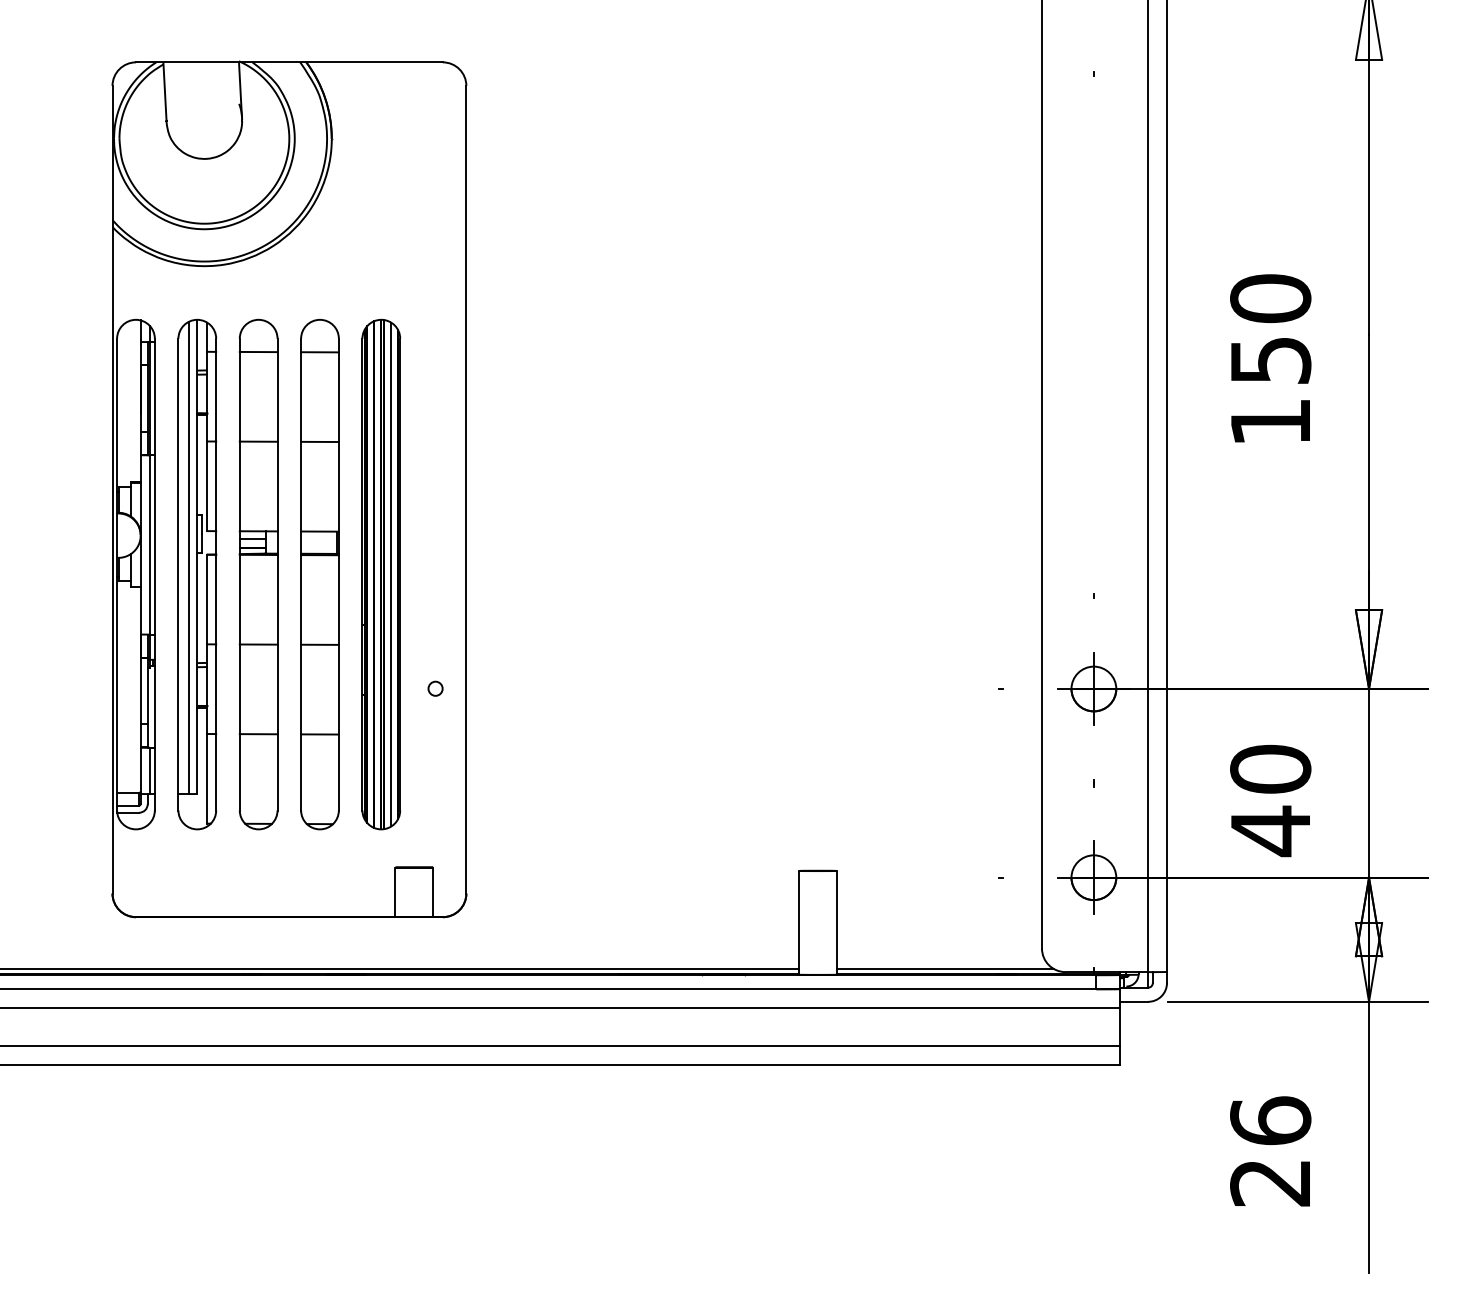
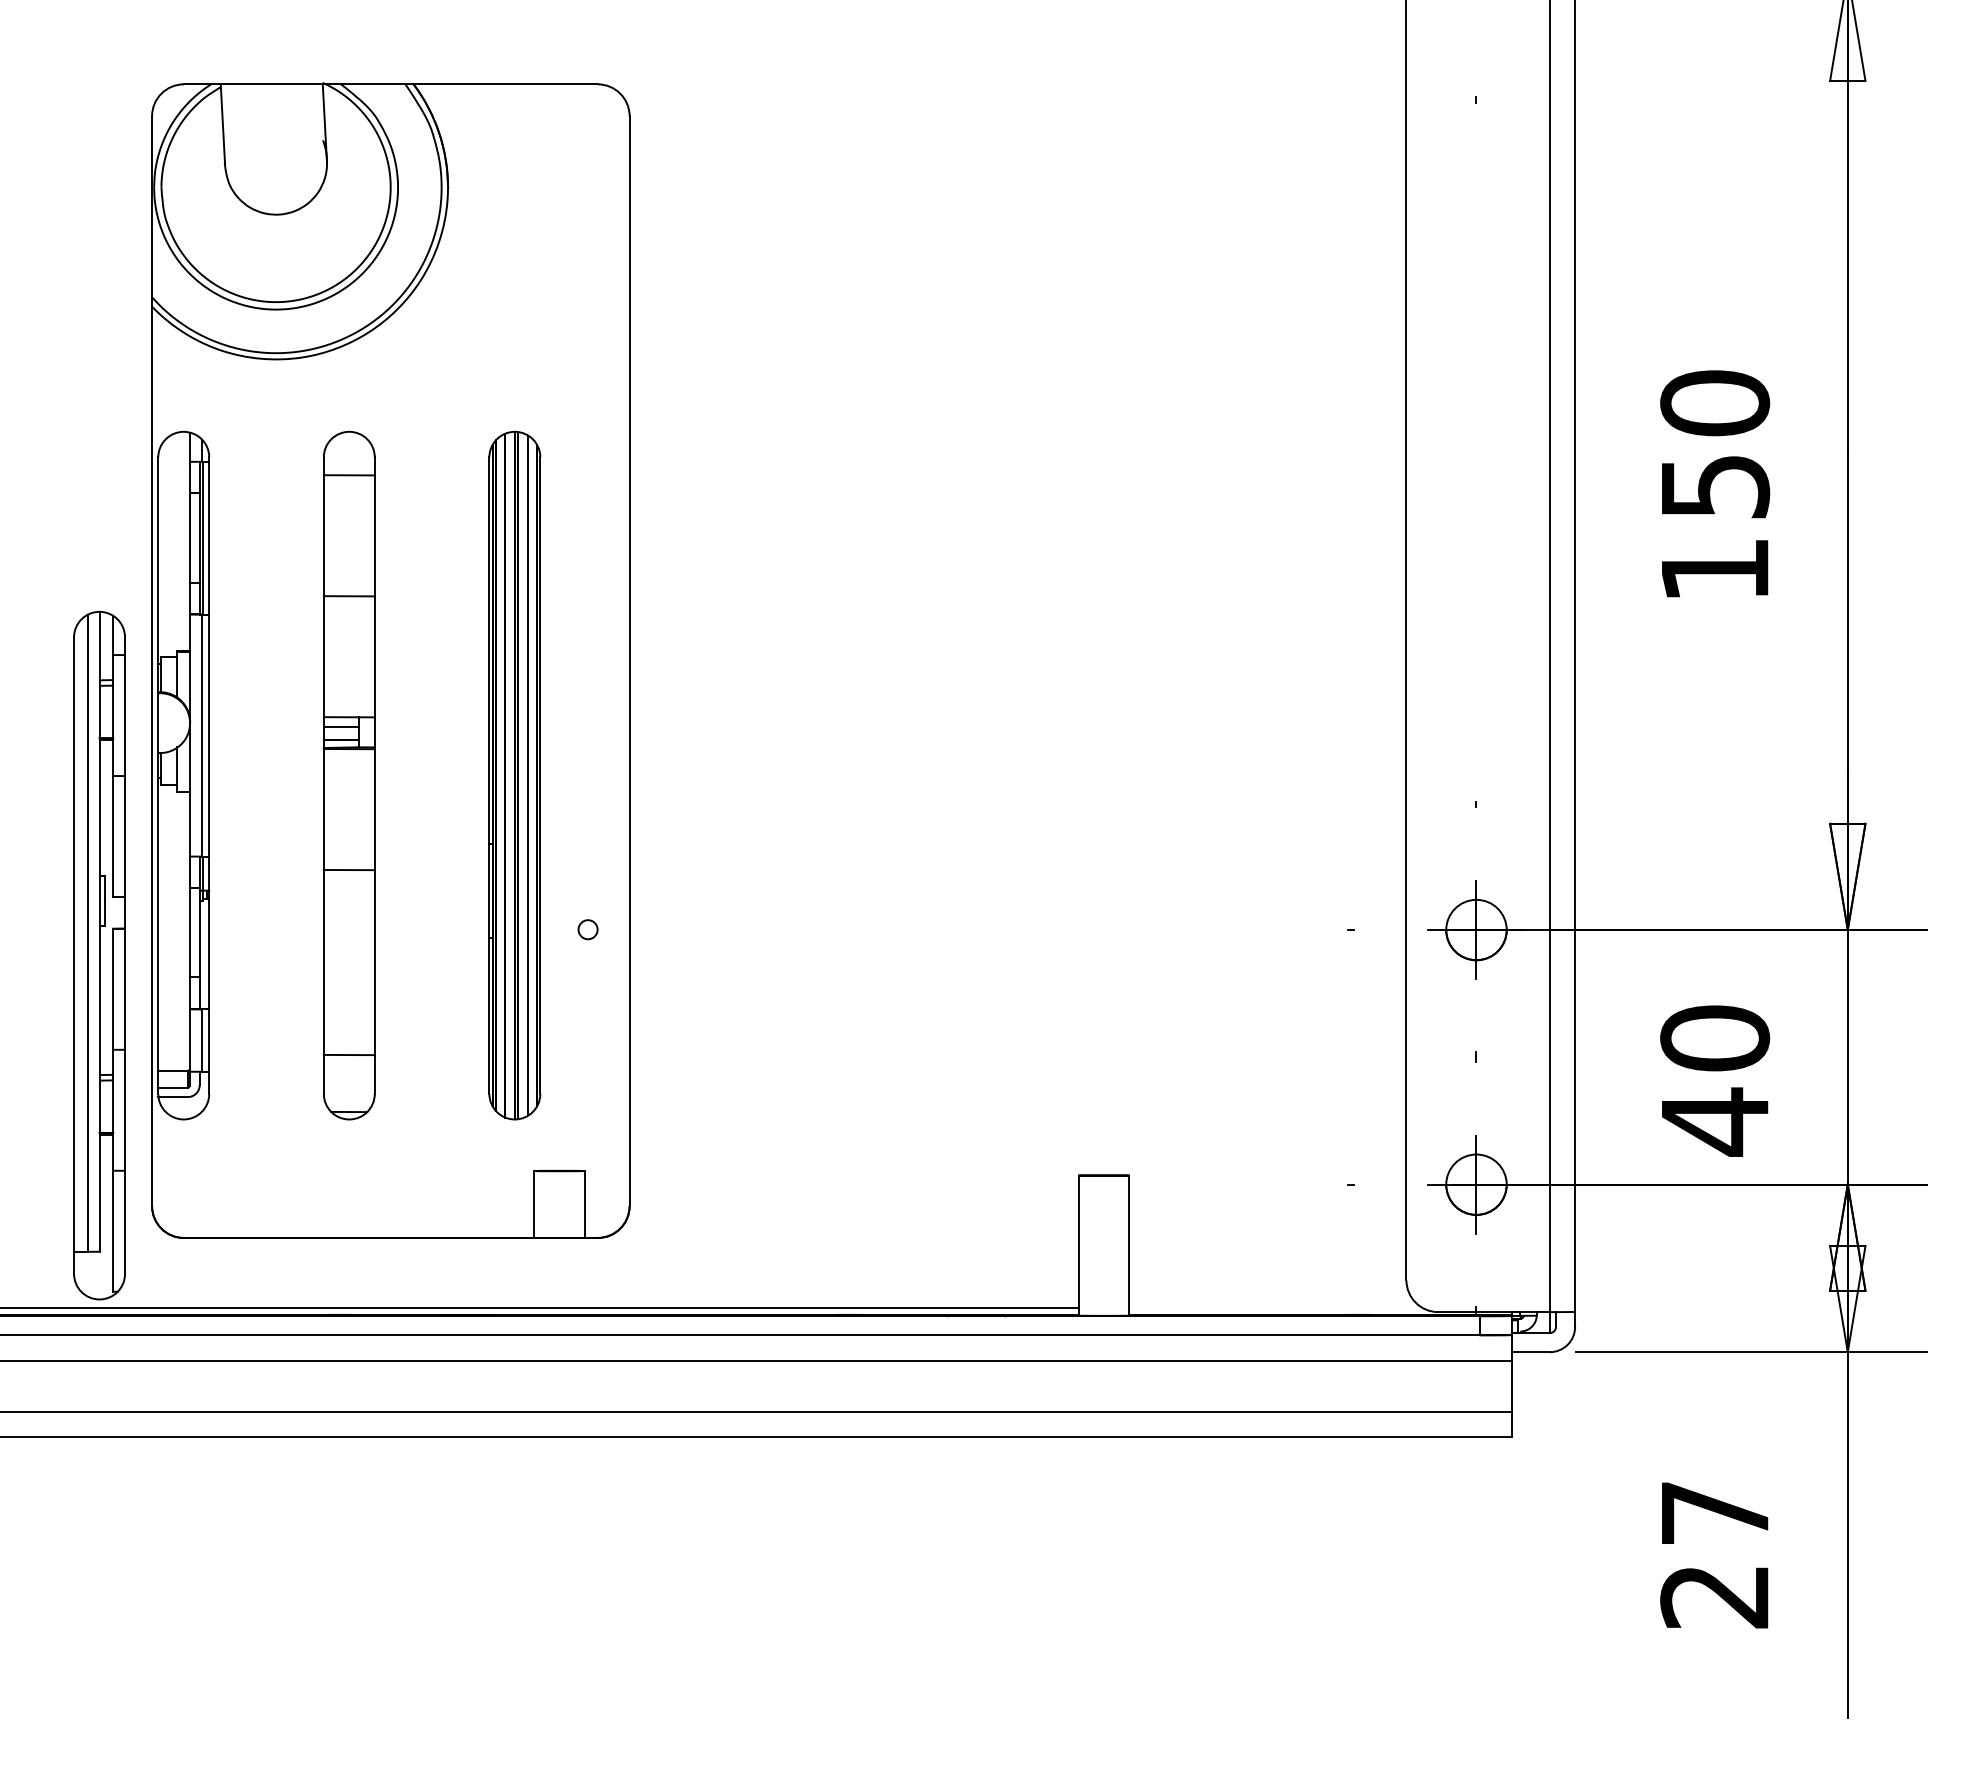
part: (197, 574) -> (99, 955), moved
part: (319, 574) -> (431, 775), removed
line: (258, 733) -> (348, 1054), moved
line: (944, 969) -> (1275, 1308), removed
text: (1271, 1120) -> (1715, 1512), 26 -> 27

